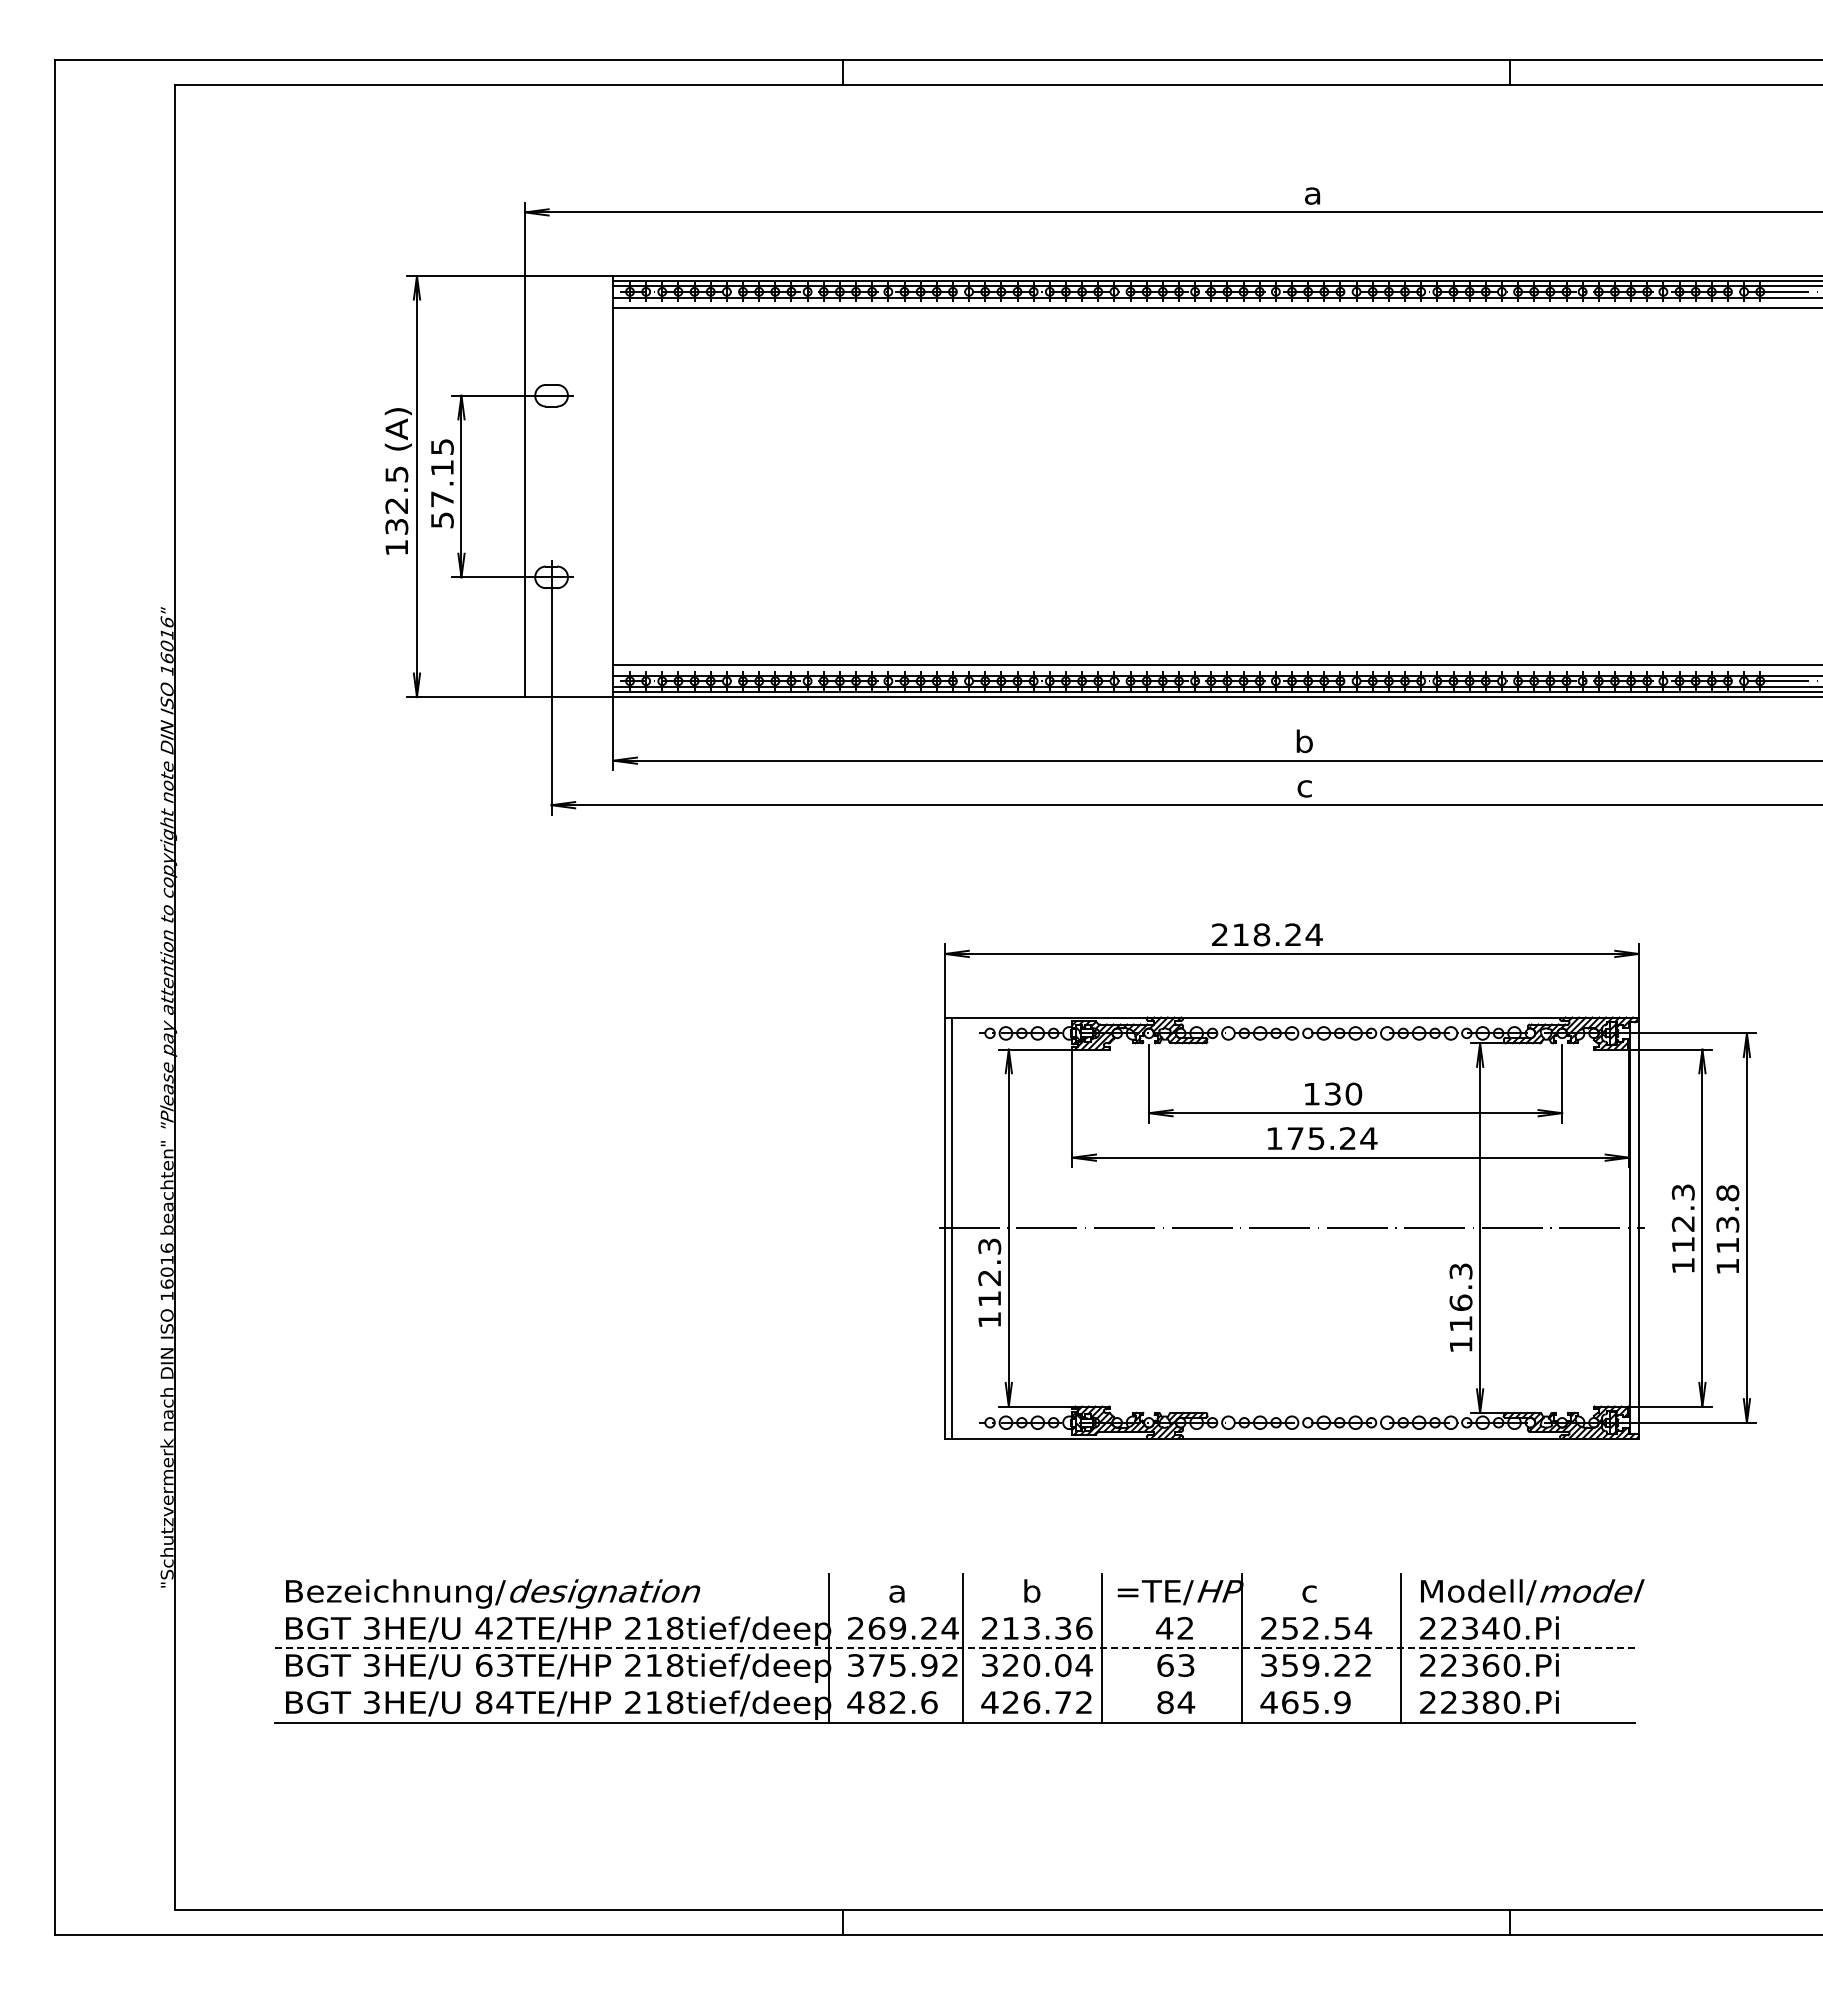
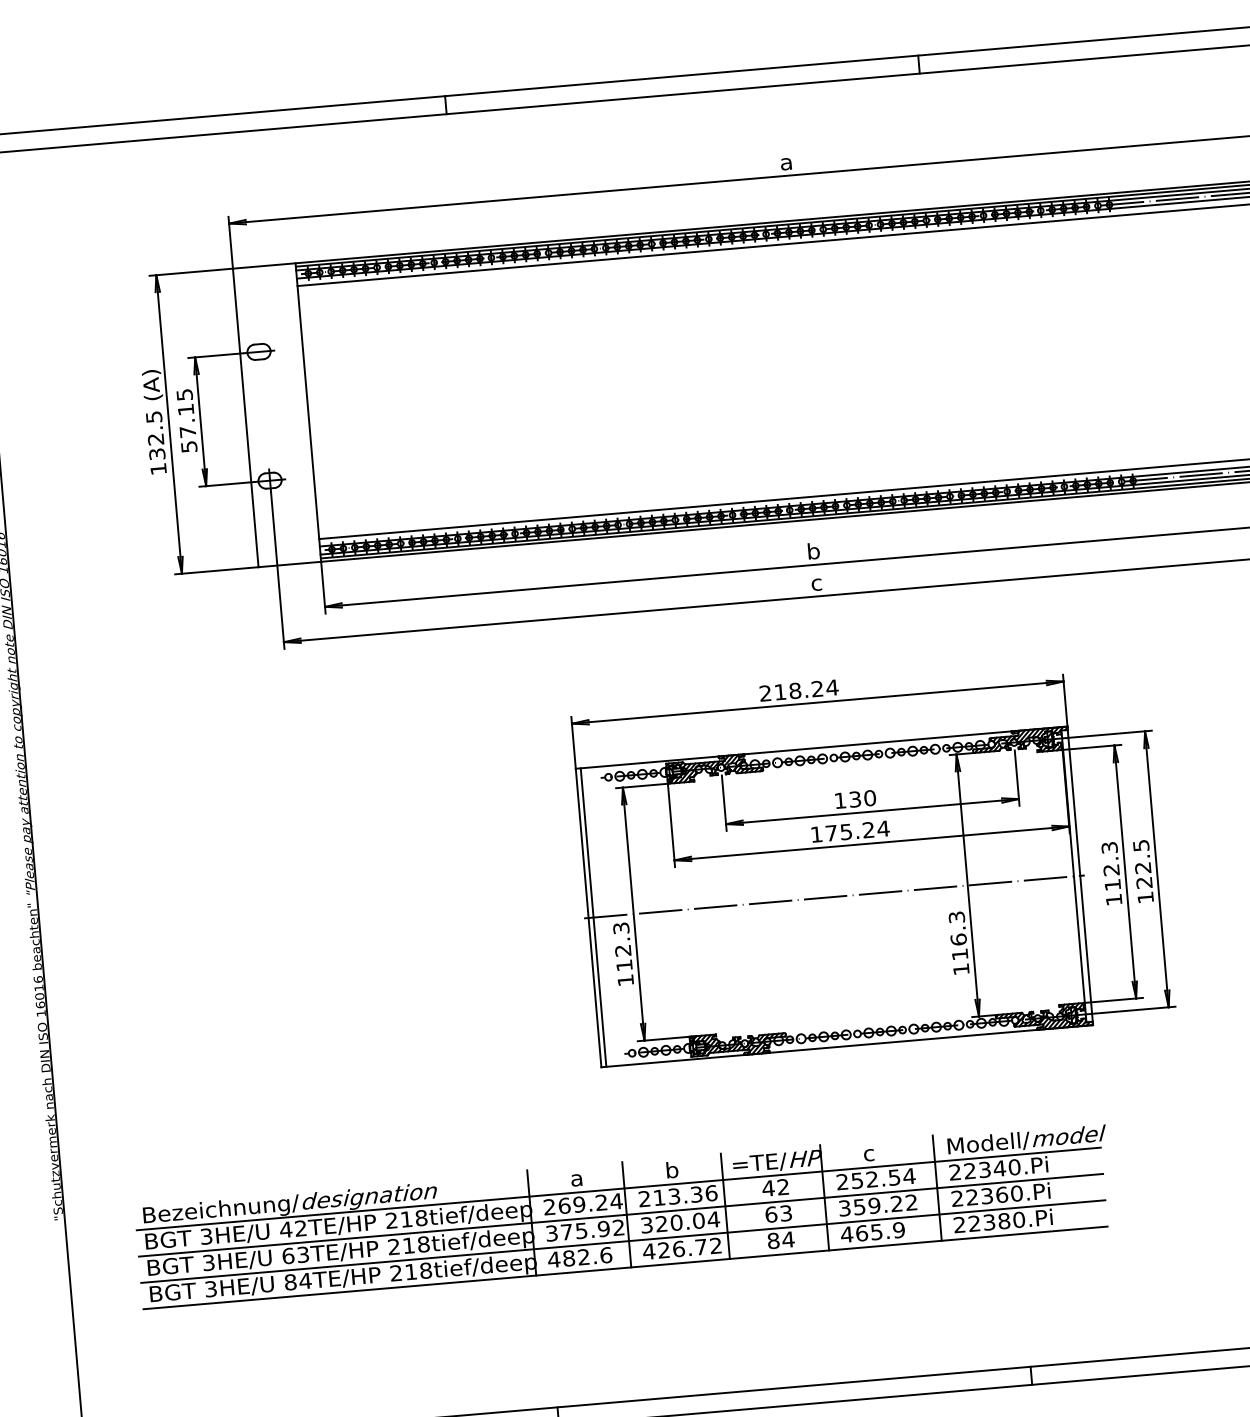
text: (1727, 1219) -> (1142, 864), 113.8 -> 122.5
line: (954, 1611) -> (618, 1189), added
line: (955, 1648) -> (621, 1215), dashed -> solid
line: (954, 1685) -> (622, 1241), added

